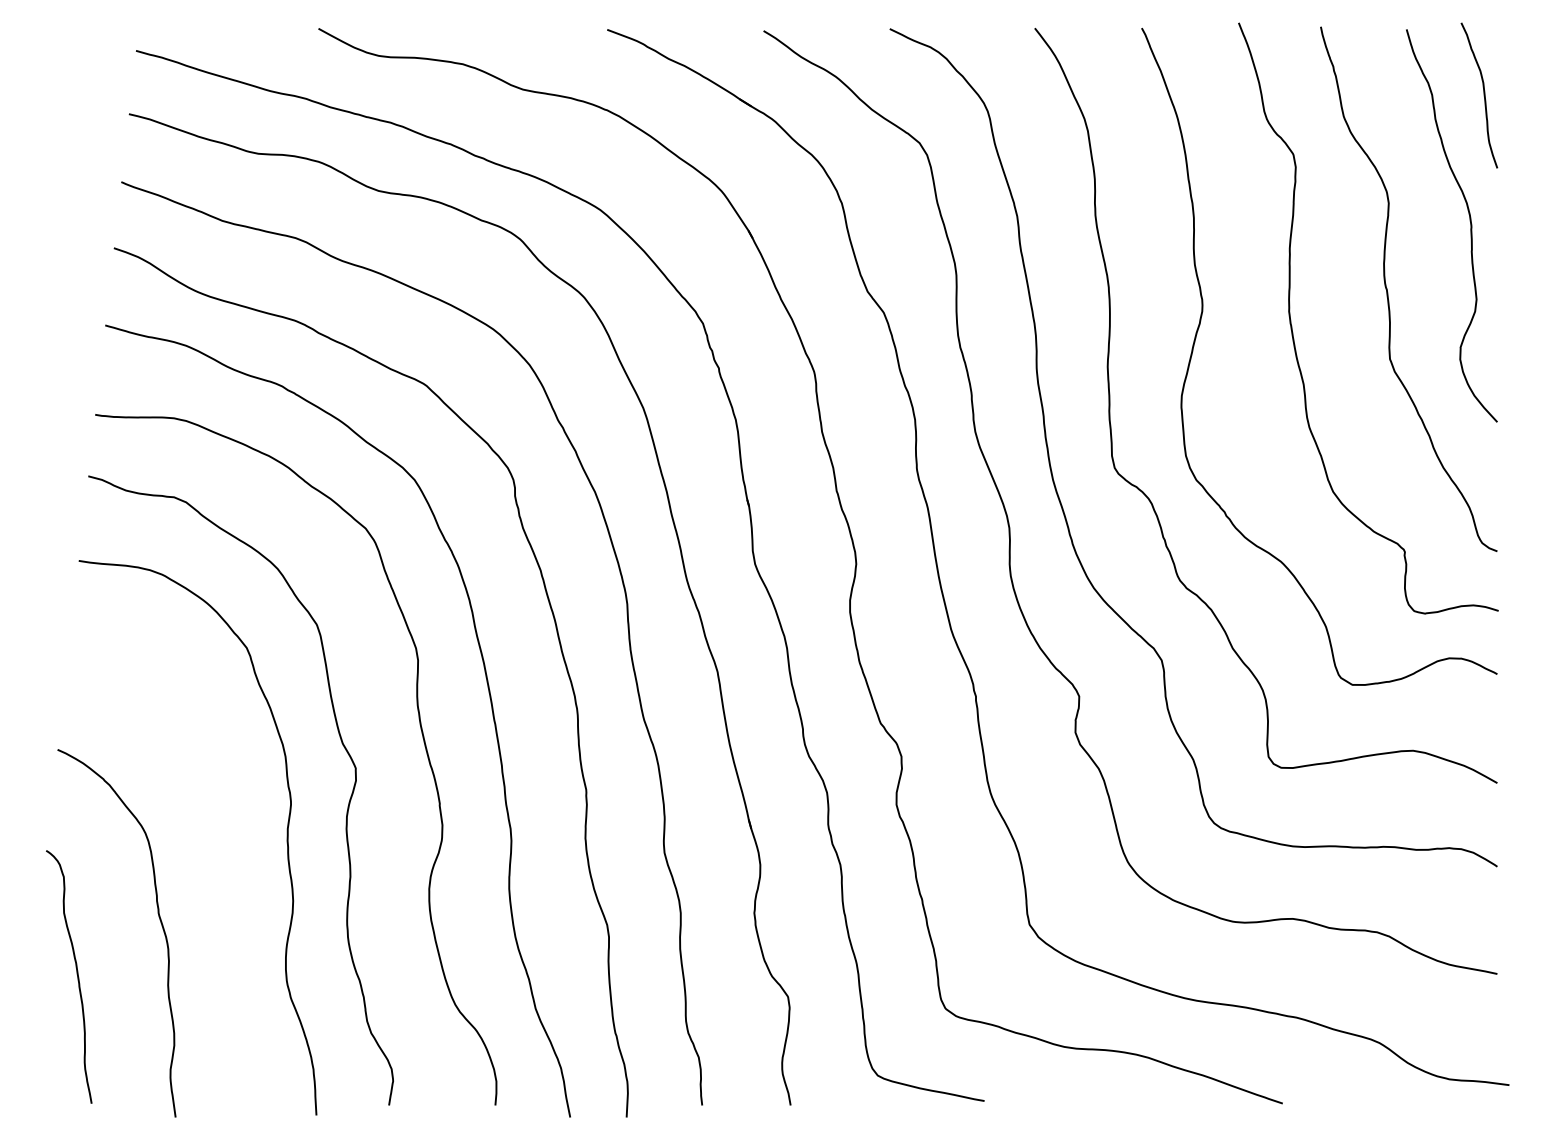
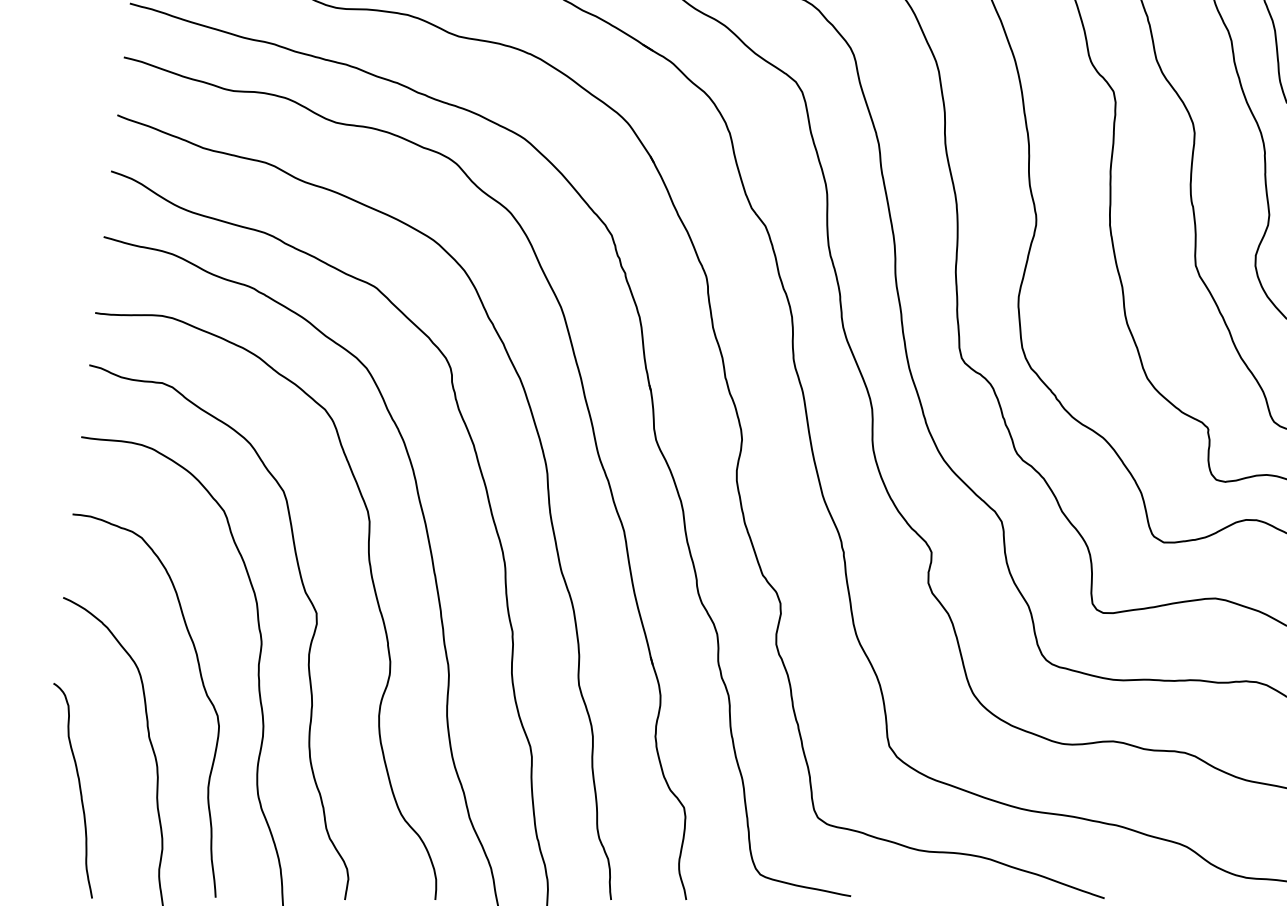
curve: (221, 852) -> (202, 684), added

